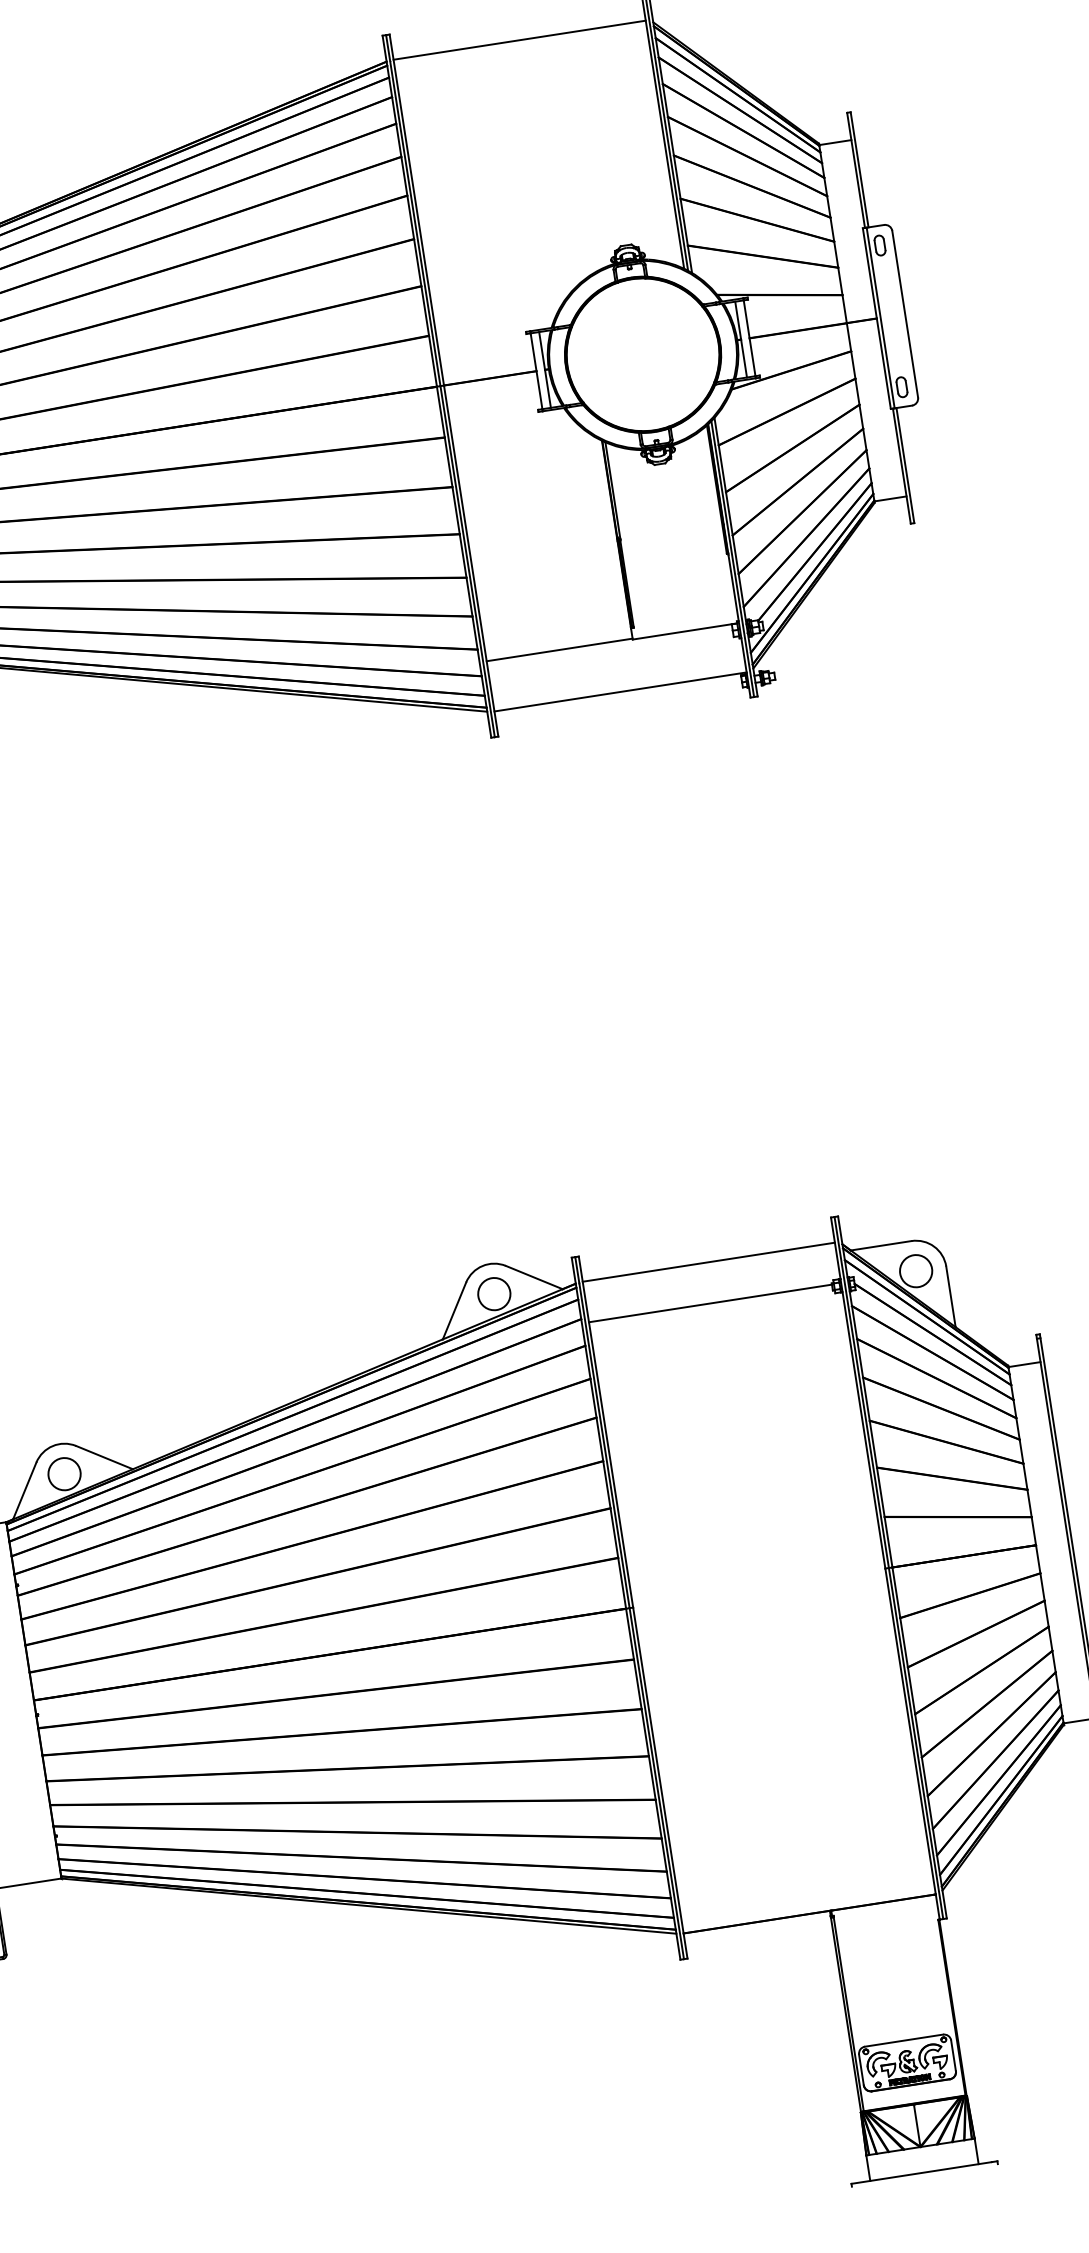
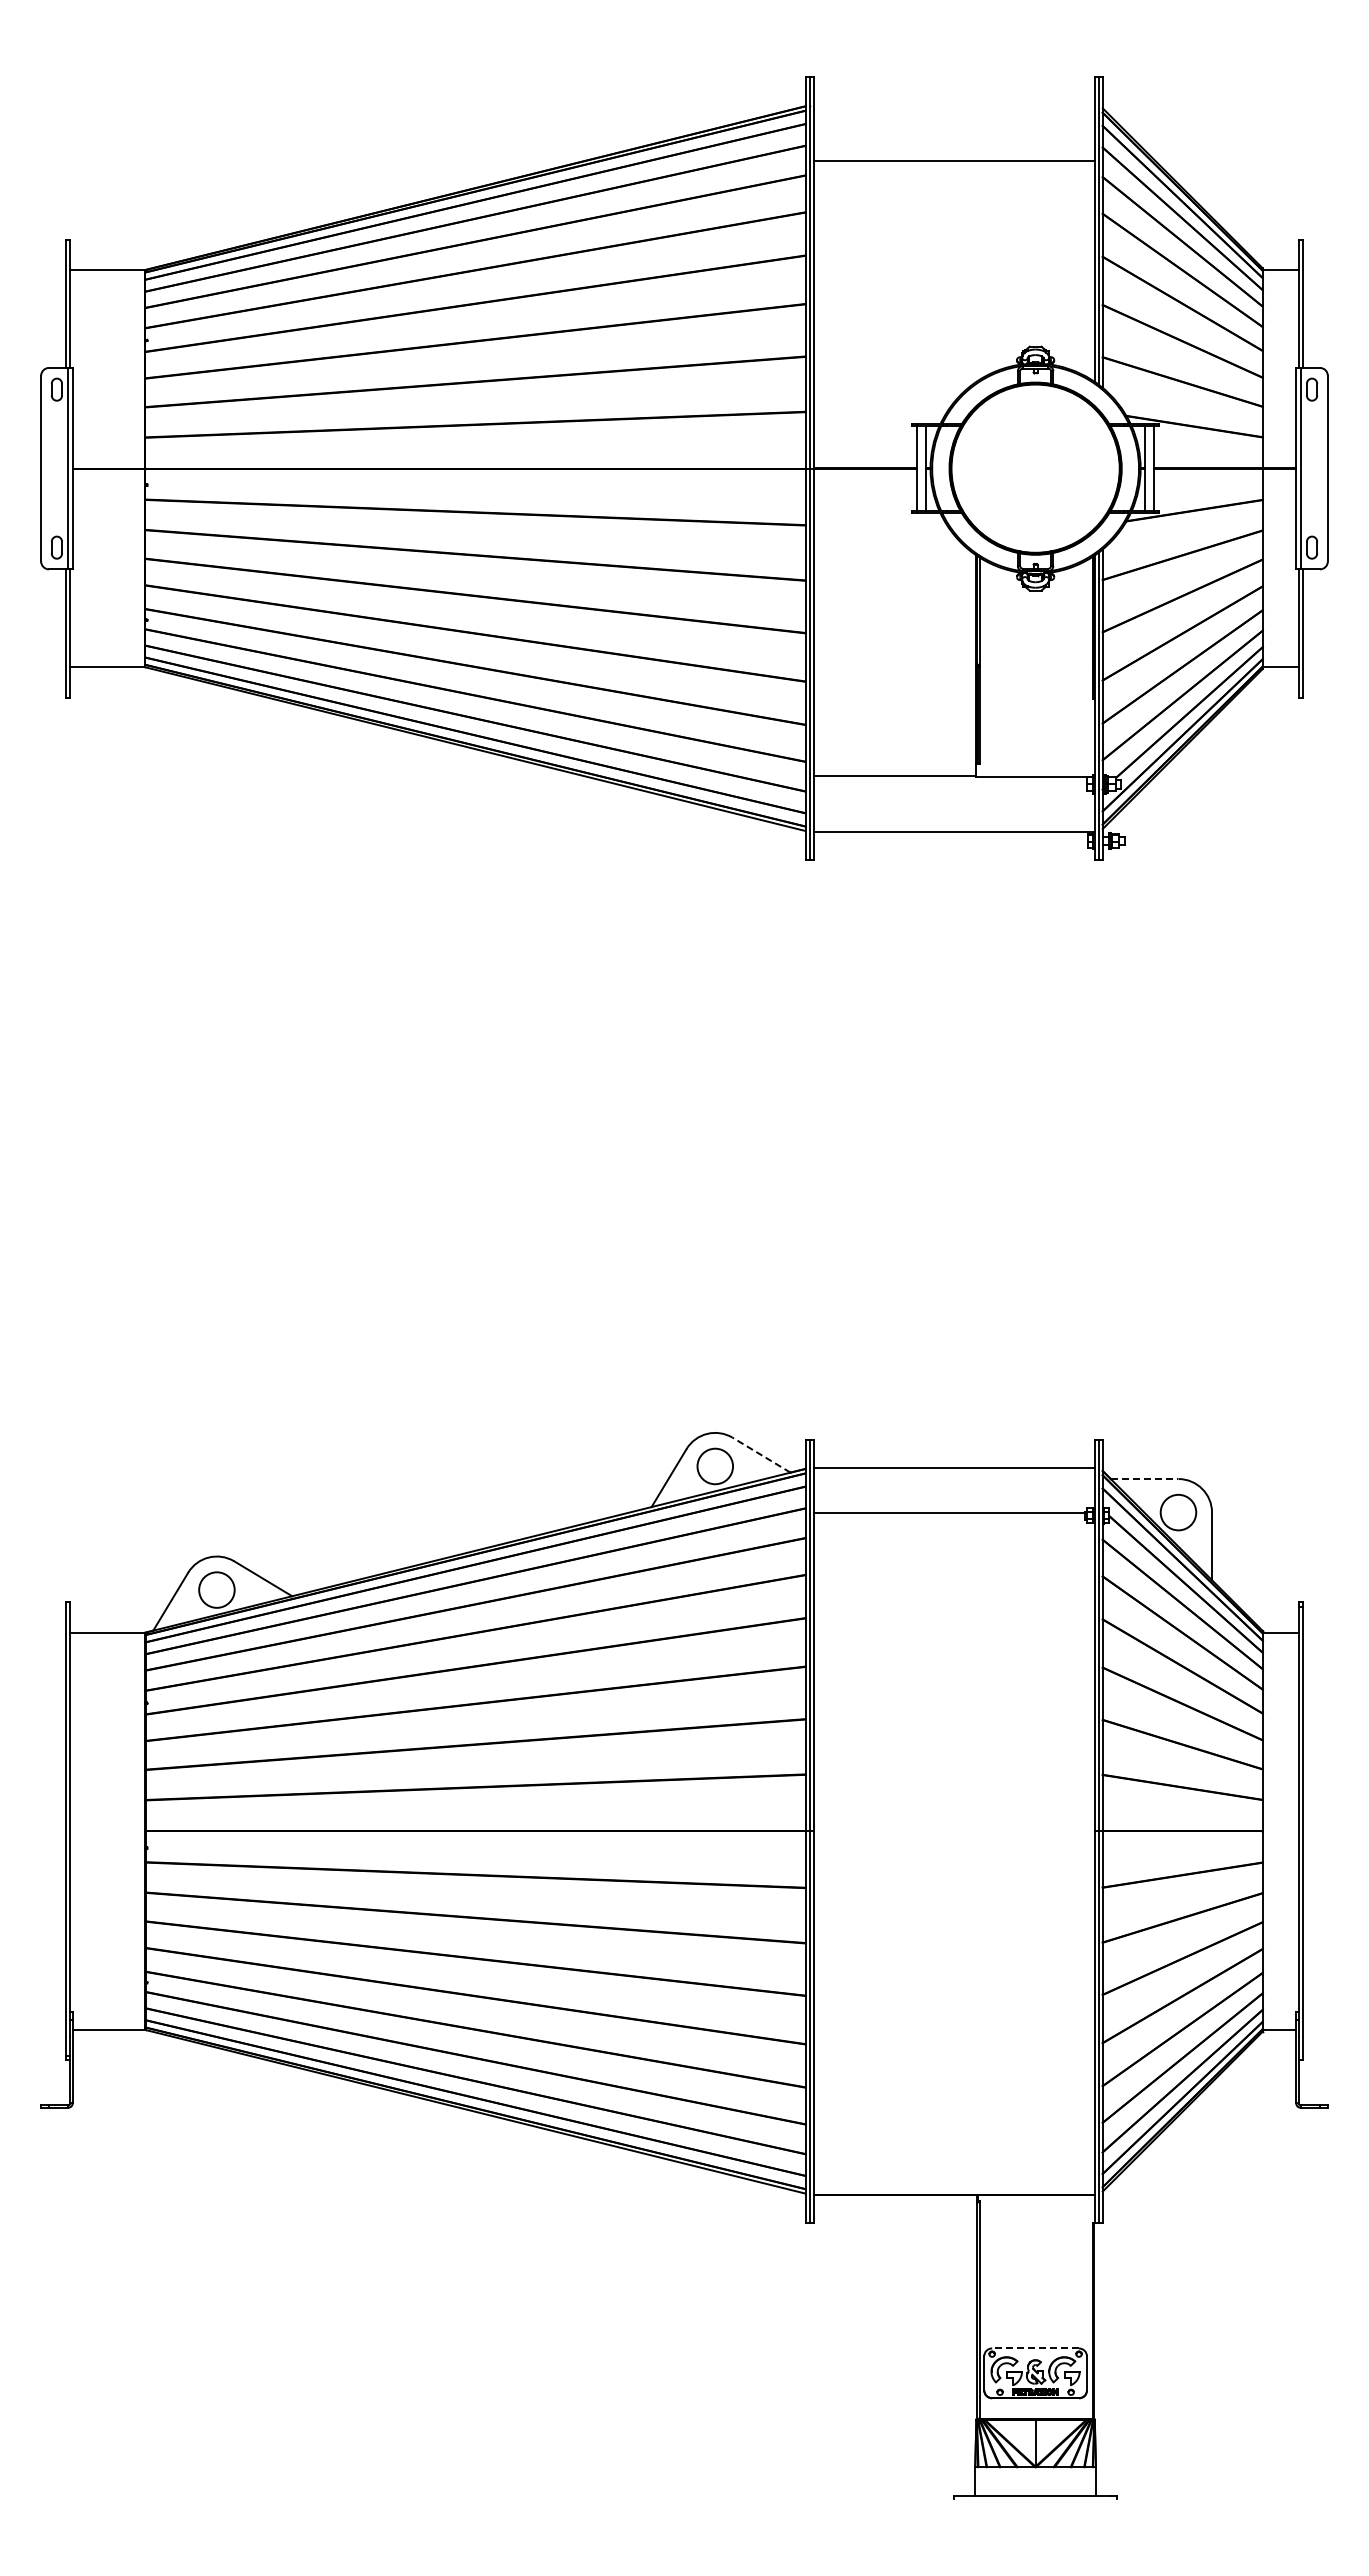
line: (519, 40) -> (953, 161), moved
line: (881, 1246) -> (1144, 1479), solid -> dashed
line: (534, 1277) -> (761, 1455), solid -> dashed
line: (903, 2040) -> (1035, 2348), solid -> dashed

